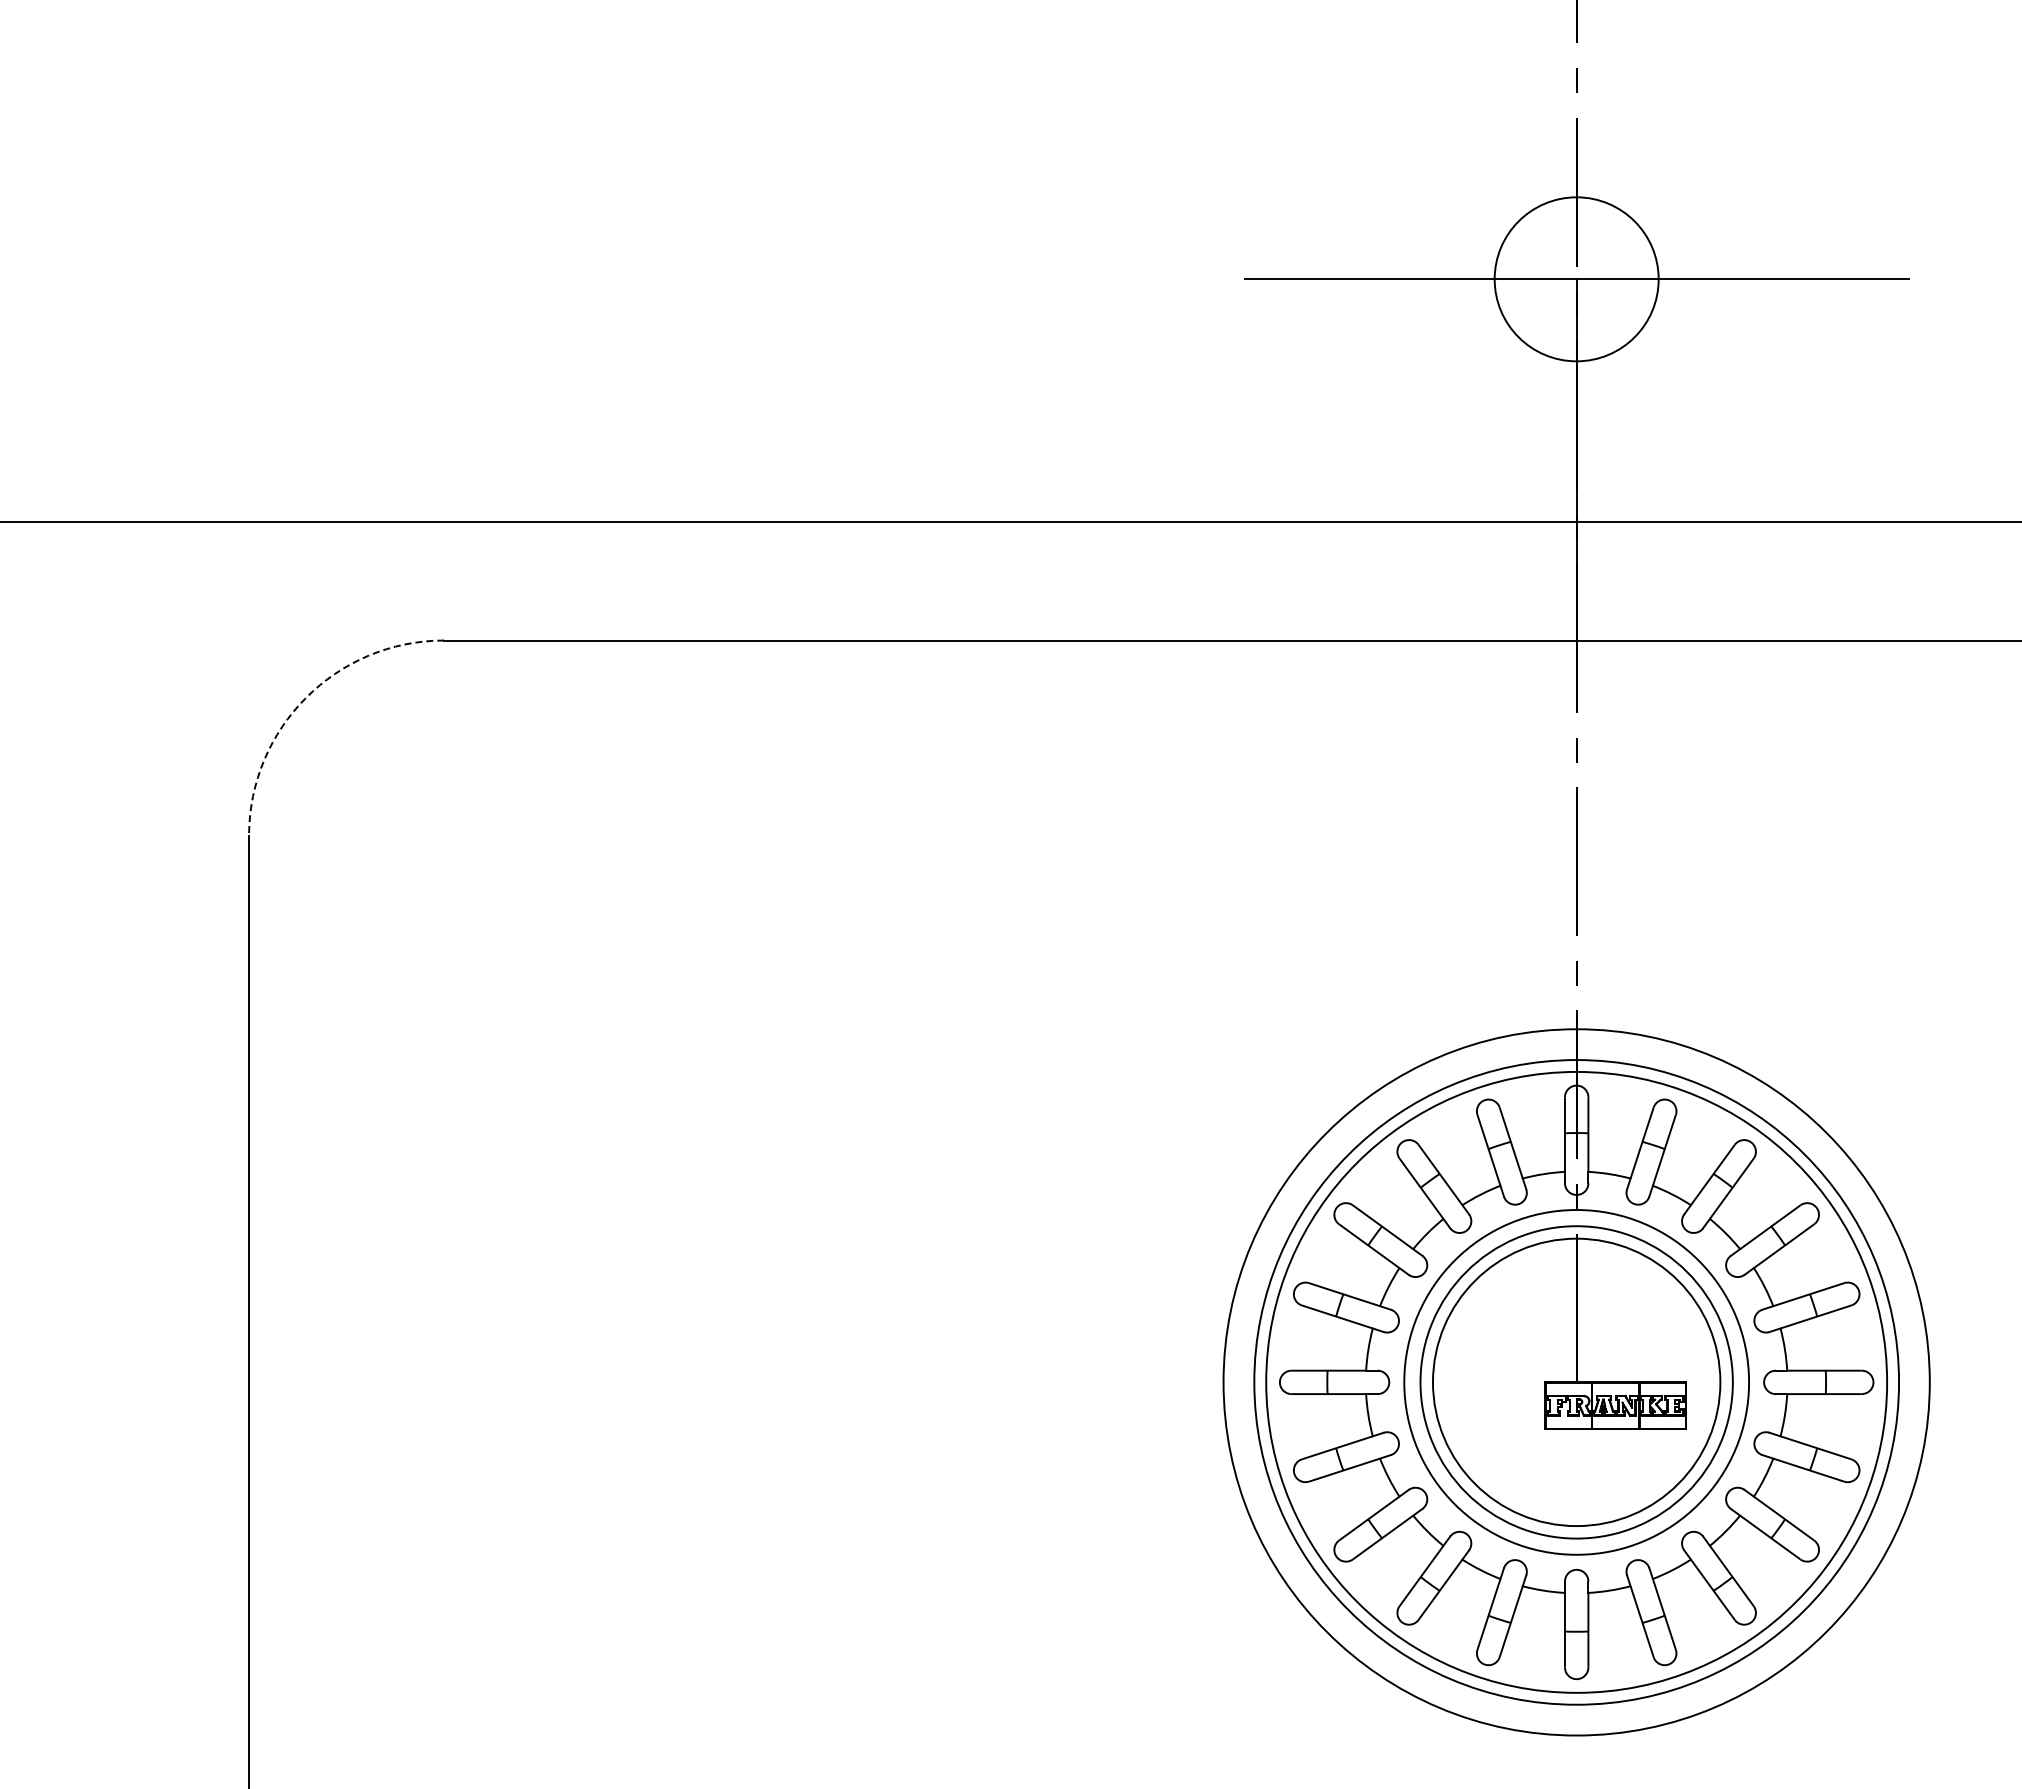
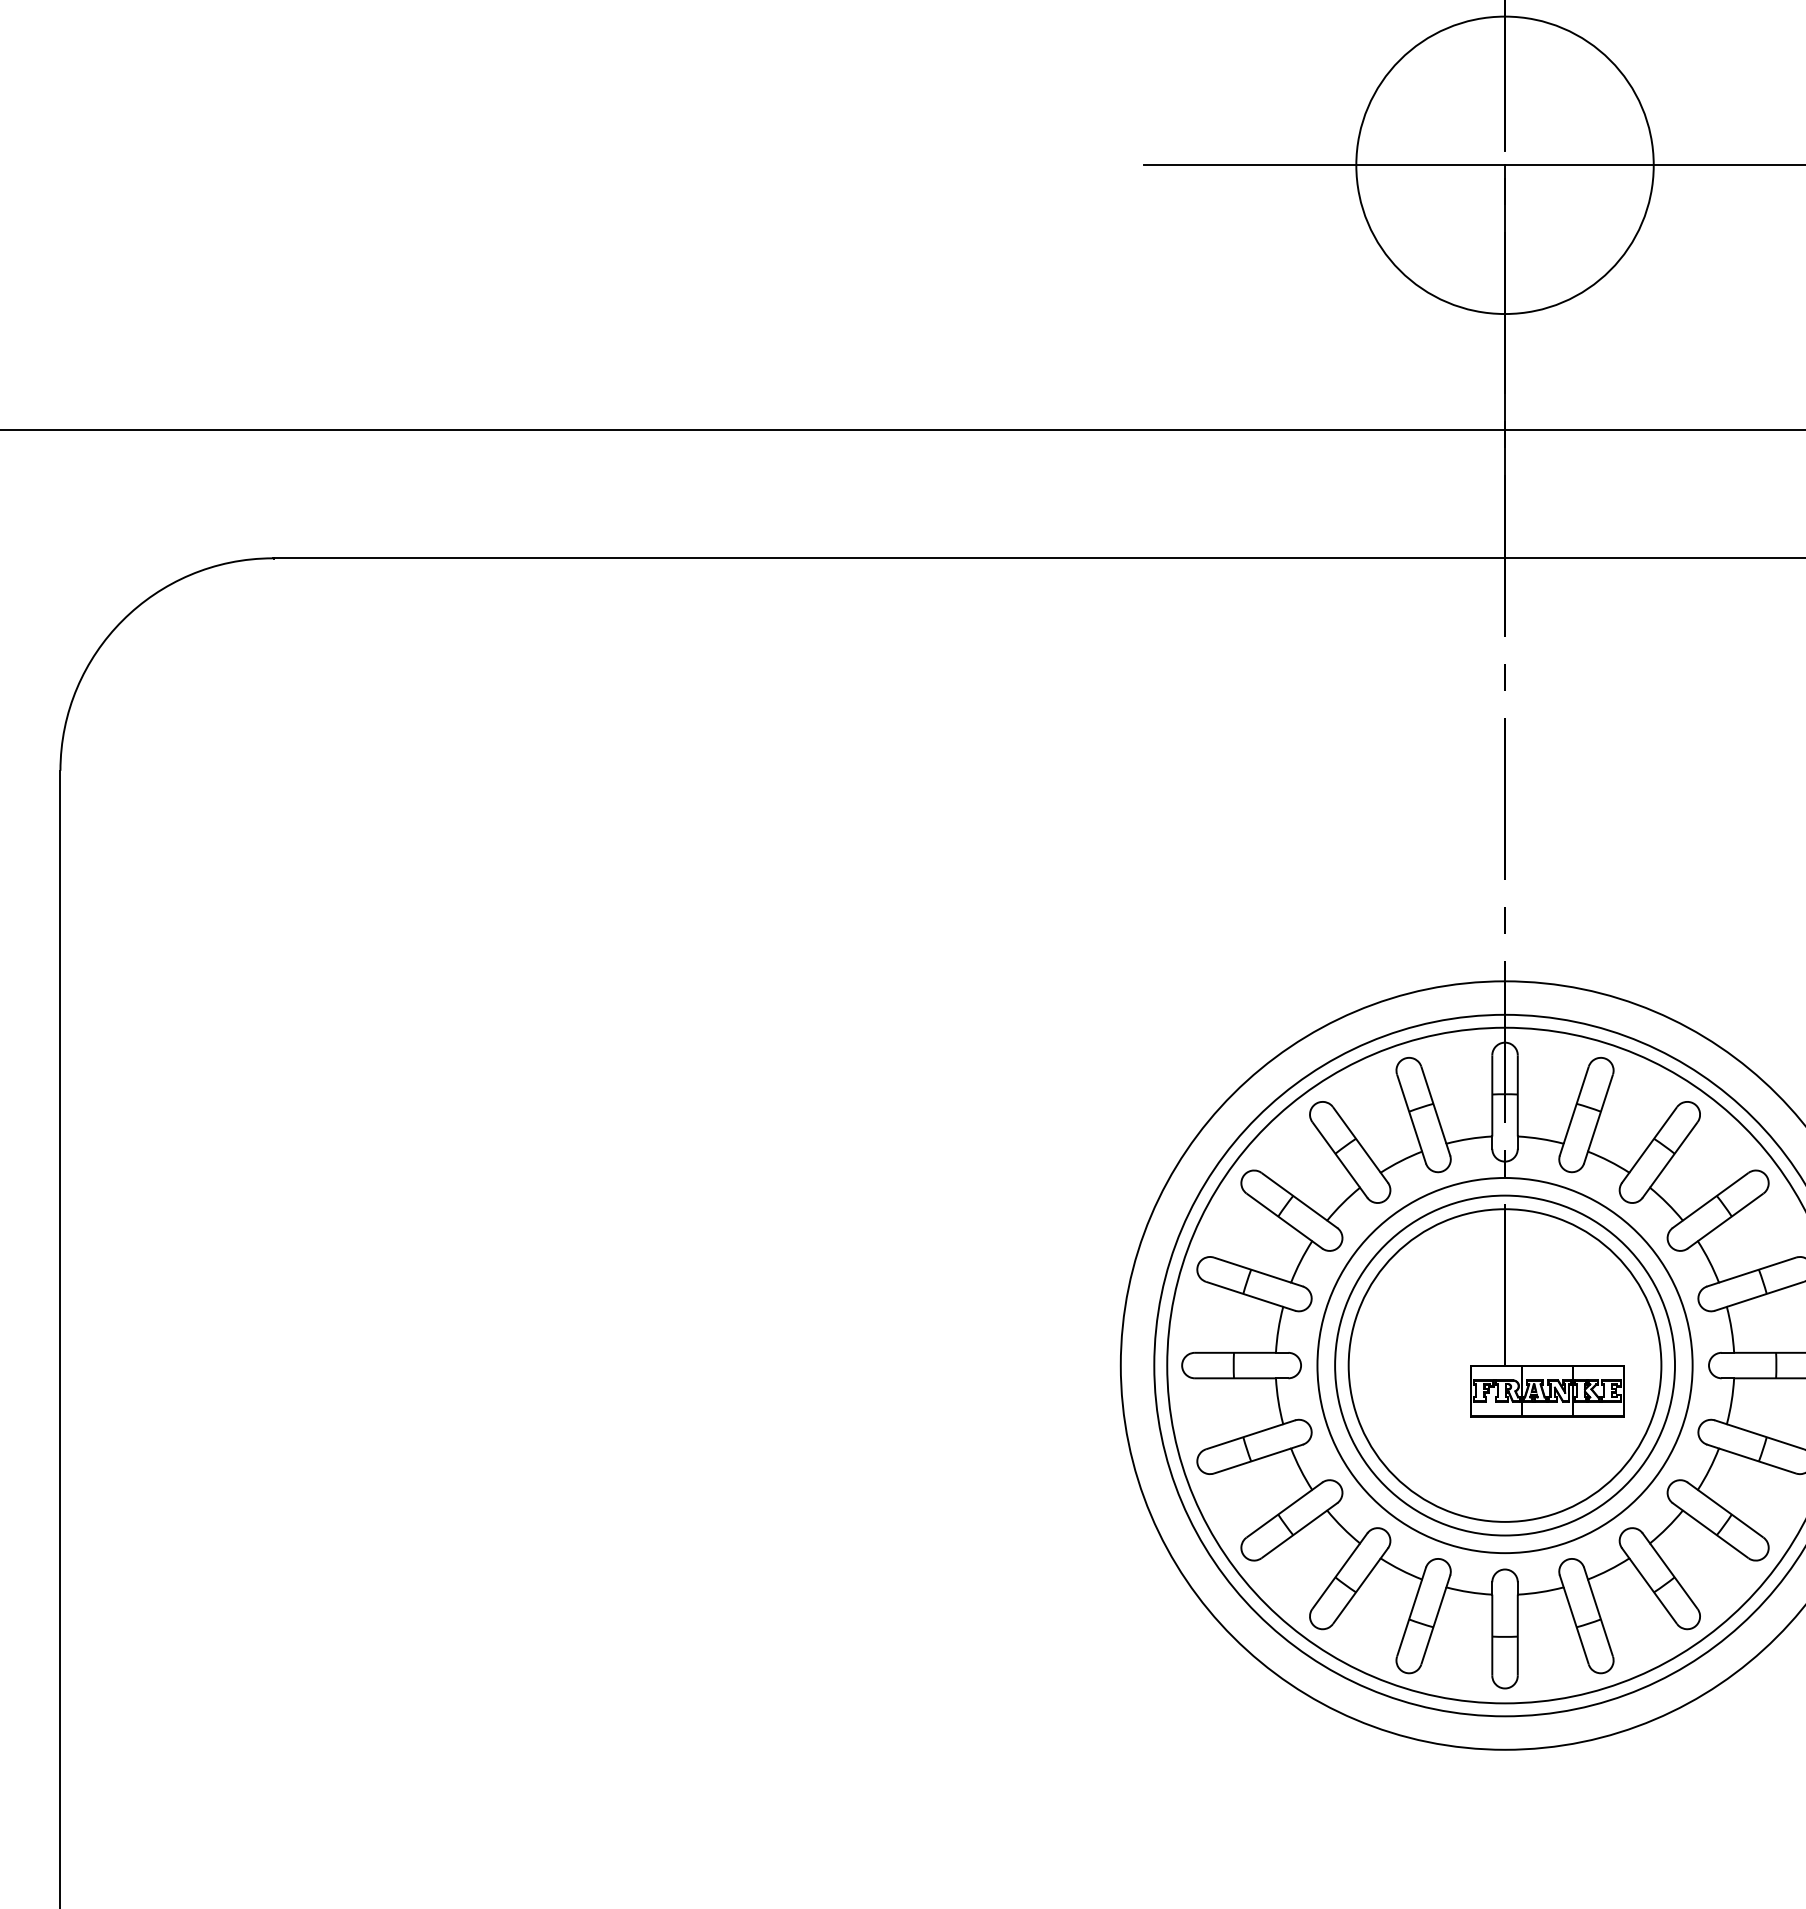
circle: (1576, 279) -> (1504, 165), size x1.67
arc: (306, 697) -> (122, 620), dashed -> solid

